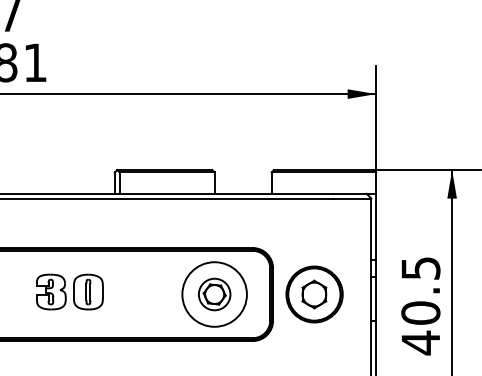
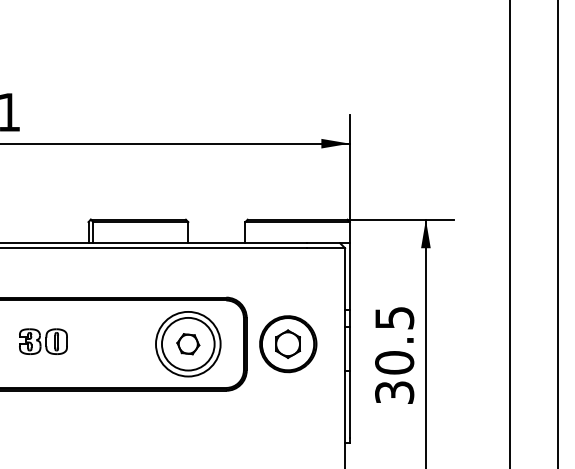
part: (69, 291) -> (43, 341), size x0.71
circle: (213, 293) -> (187, 343), size x1.67
text: (420, 342) -> (394, 392), 40.5 -> 30.5

